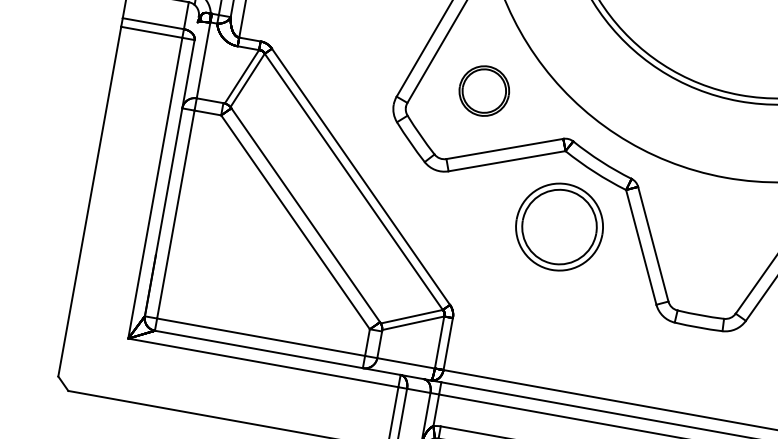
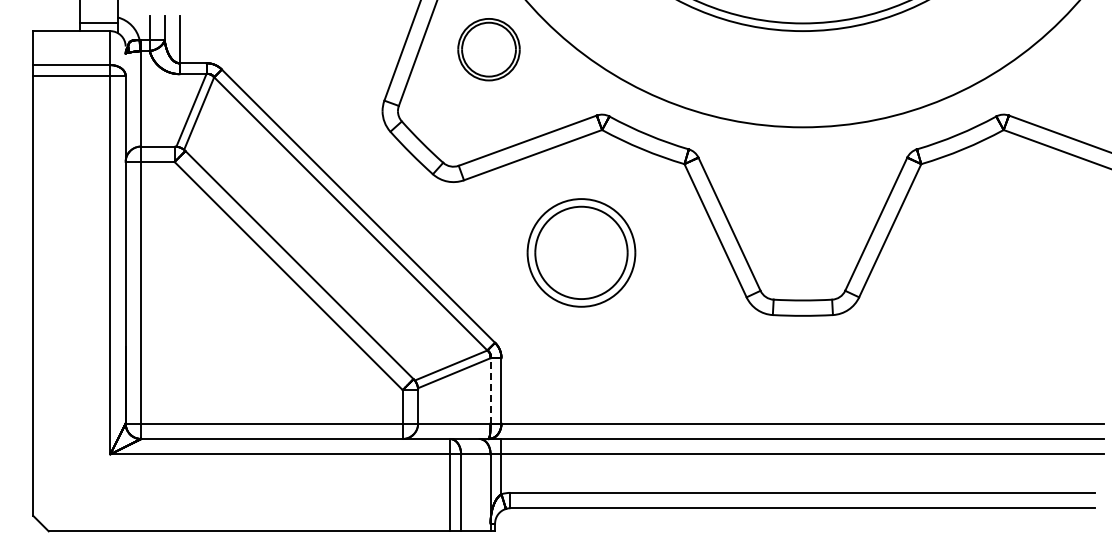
part: (483, 90) -> (488, 49), moved
part: (559, 226) -> (581, 252), moved
line: (439, 342) -> (490, 390), solid -> dashed

